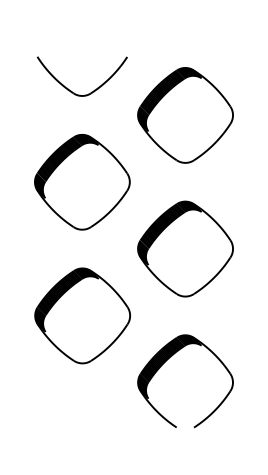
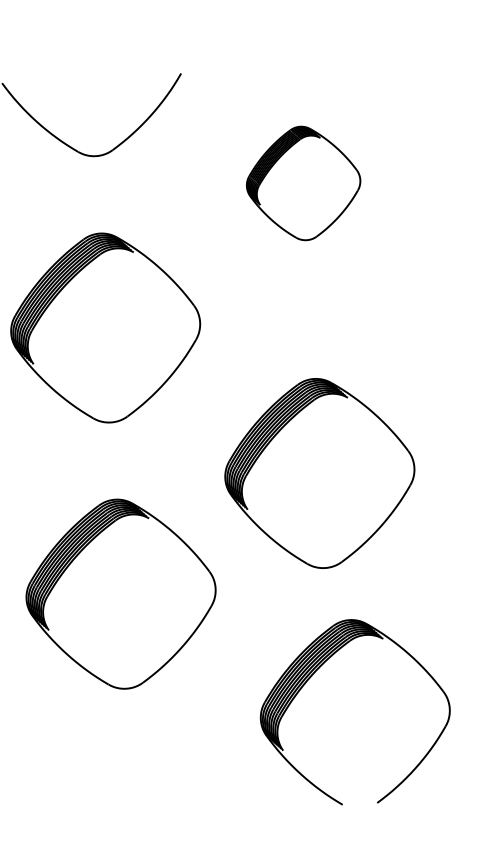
part: (185, 115) -> (303, 183), size x0.6
part: (185, 248) -> (319, 472), moved
part: (166, 361) -> (315, 674), moved

